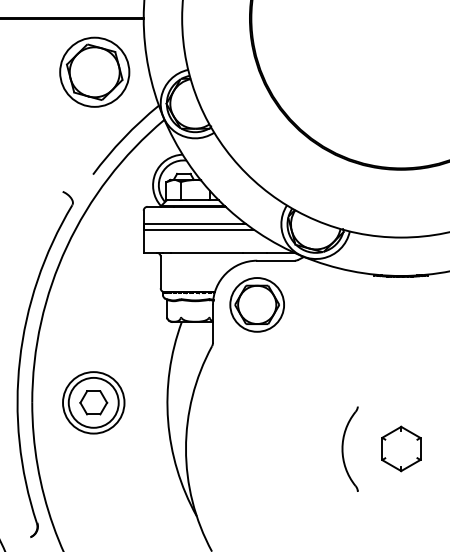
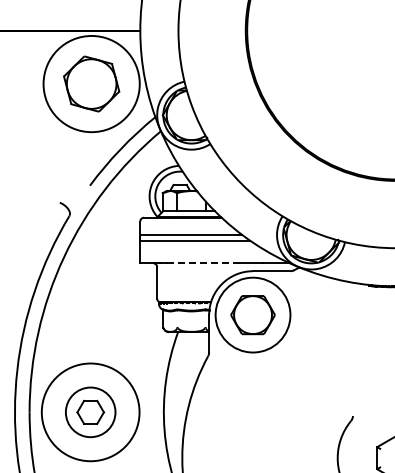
circle: (94, 71) -> (91, 83), size x1.4
line: (207, 252) -> (203, 263), solid -> dashed
circle: (257, 304) -> (253, 314), size x1.4
circle: (93, 402) -> (90, 412), size x1.6

